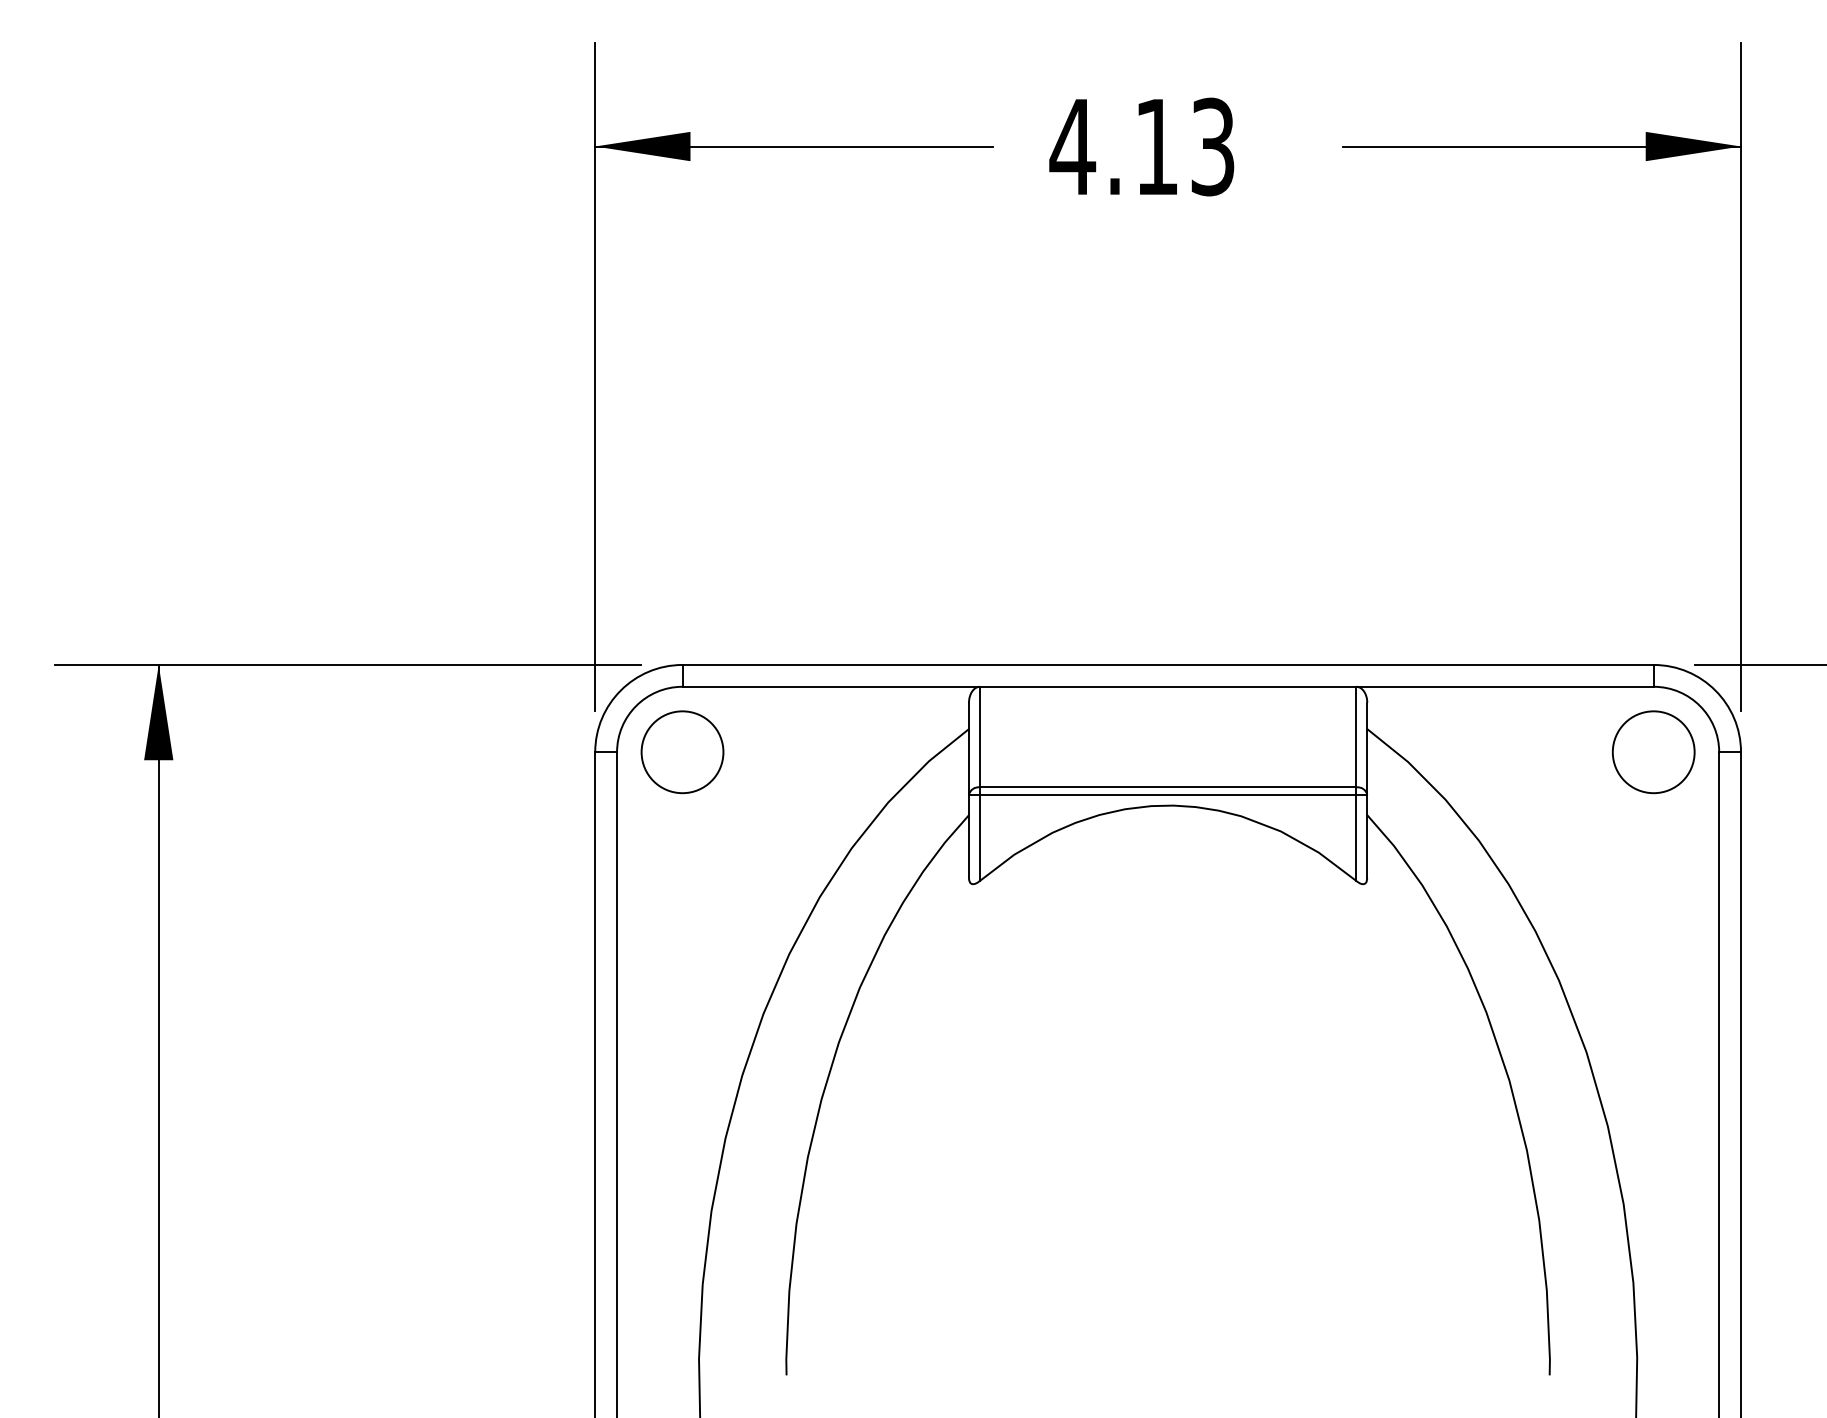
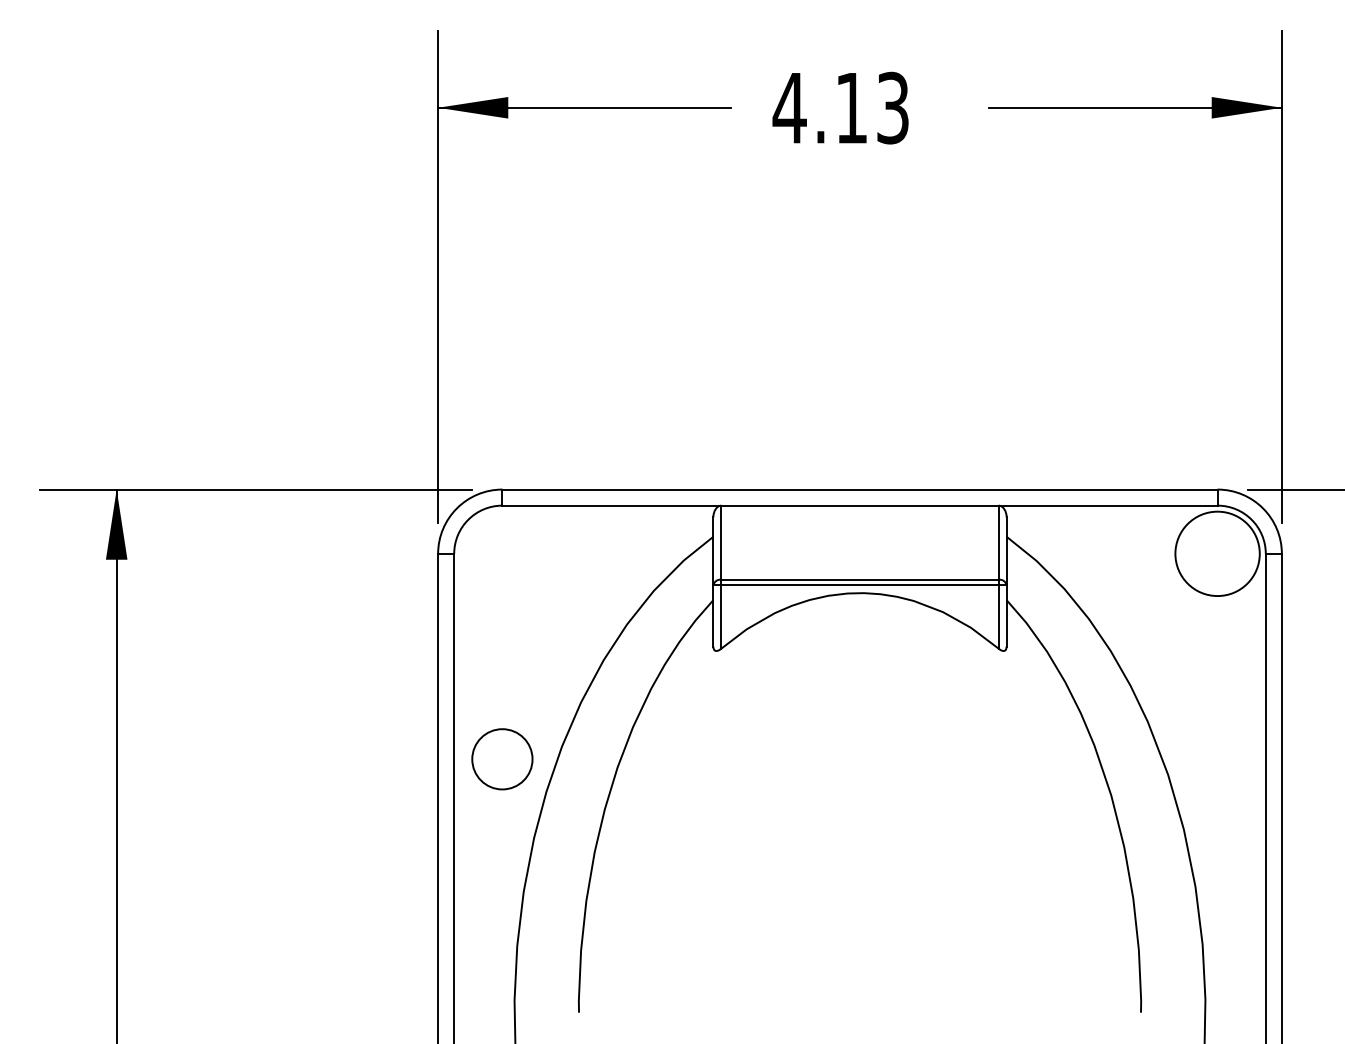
circle: (682, 752) -> (502, 759), moved
circle: (1653, 752) -> (1217, 554), size x1.4

